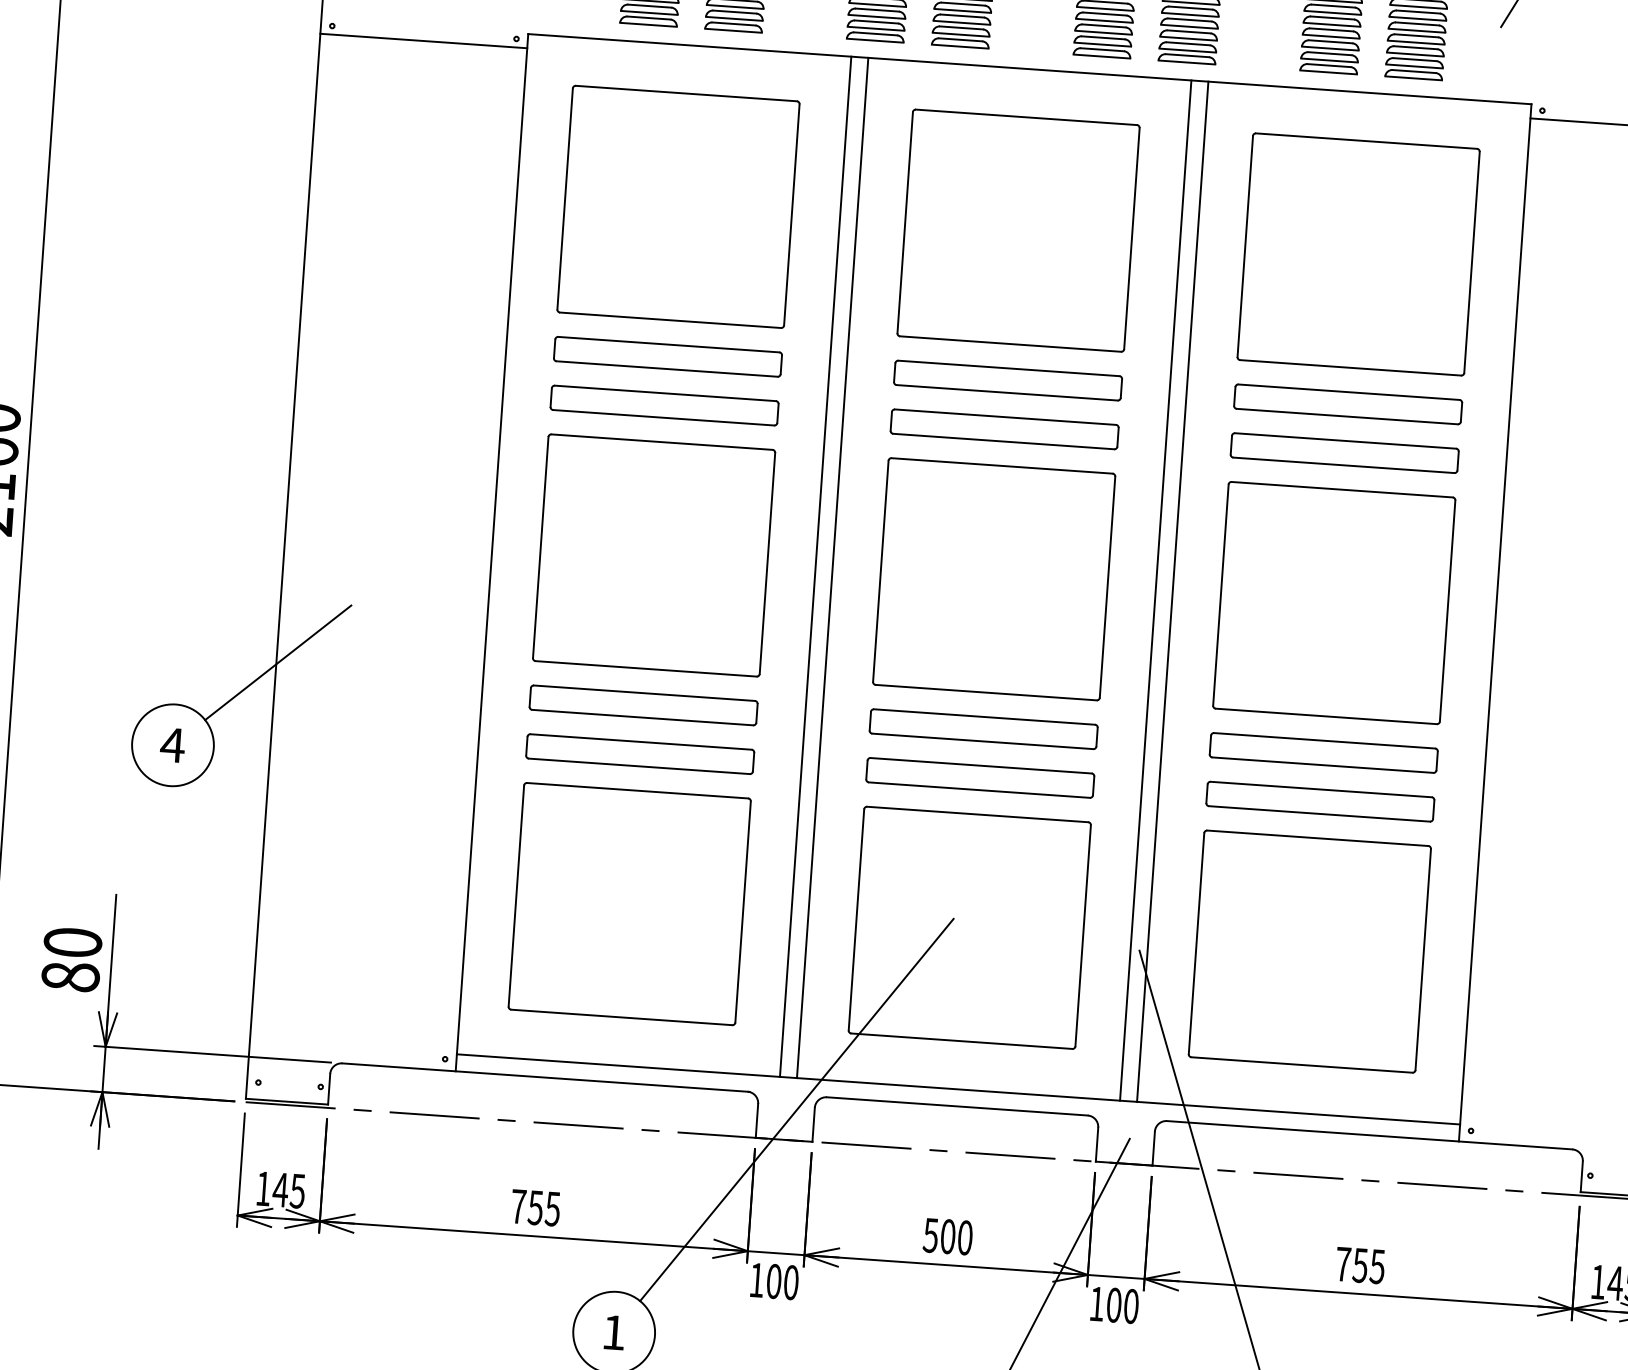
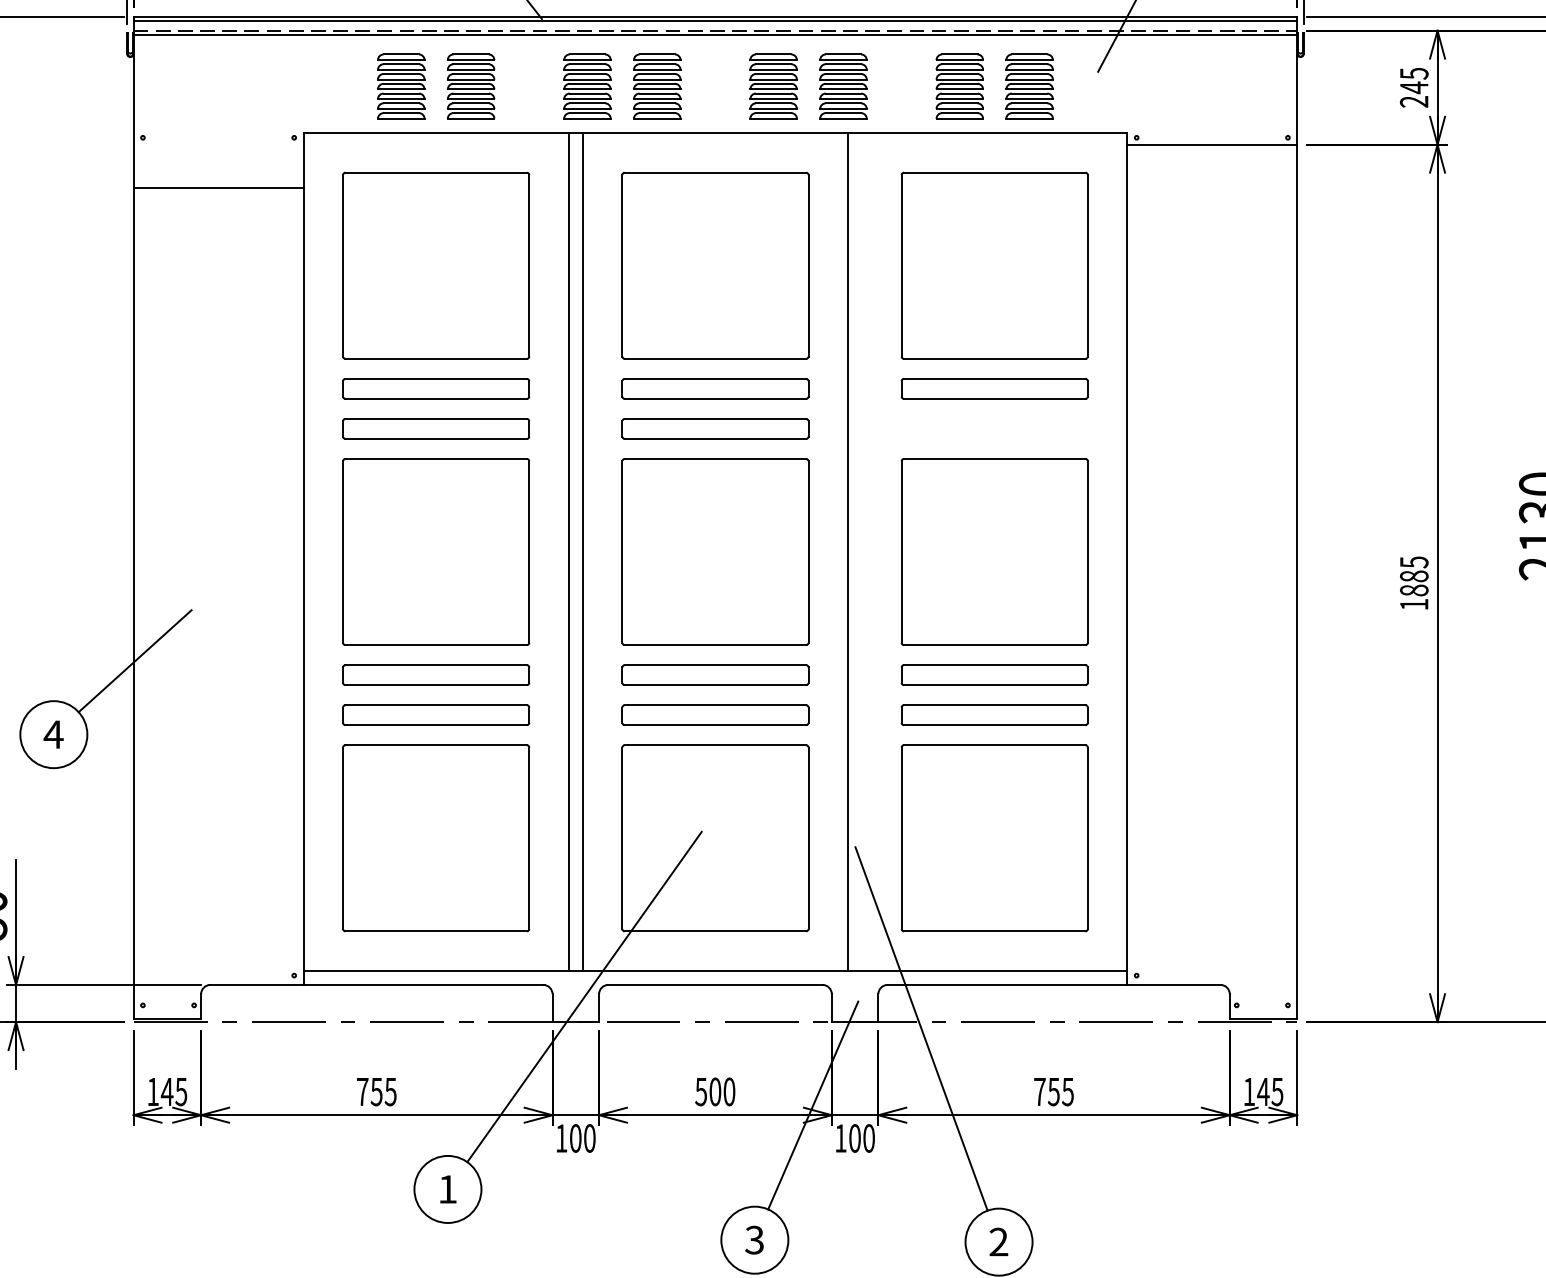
line: (423, 40) -> (218, 187), moved
part: (1344, 452) -> (994, 428), removed
line: (1173, 591) -> (862, 551), removed

